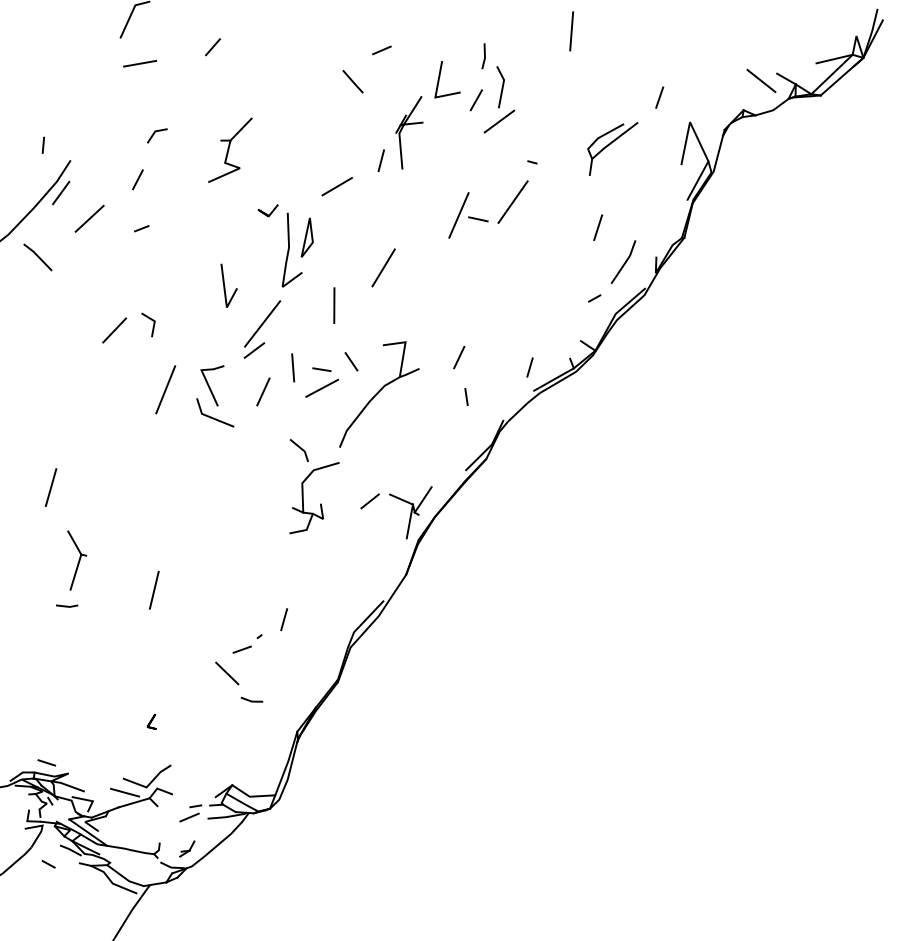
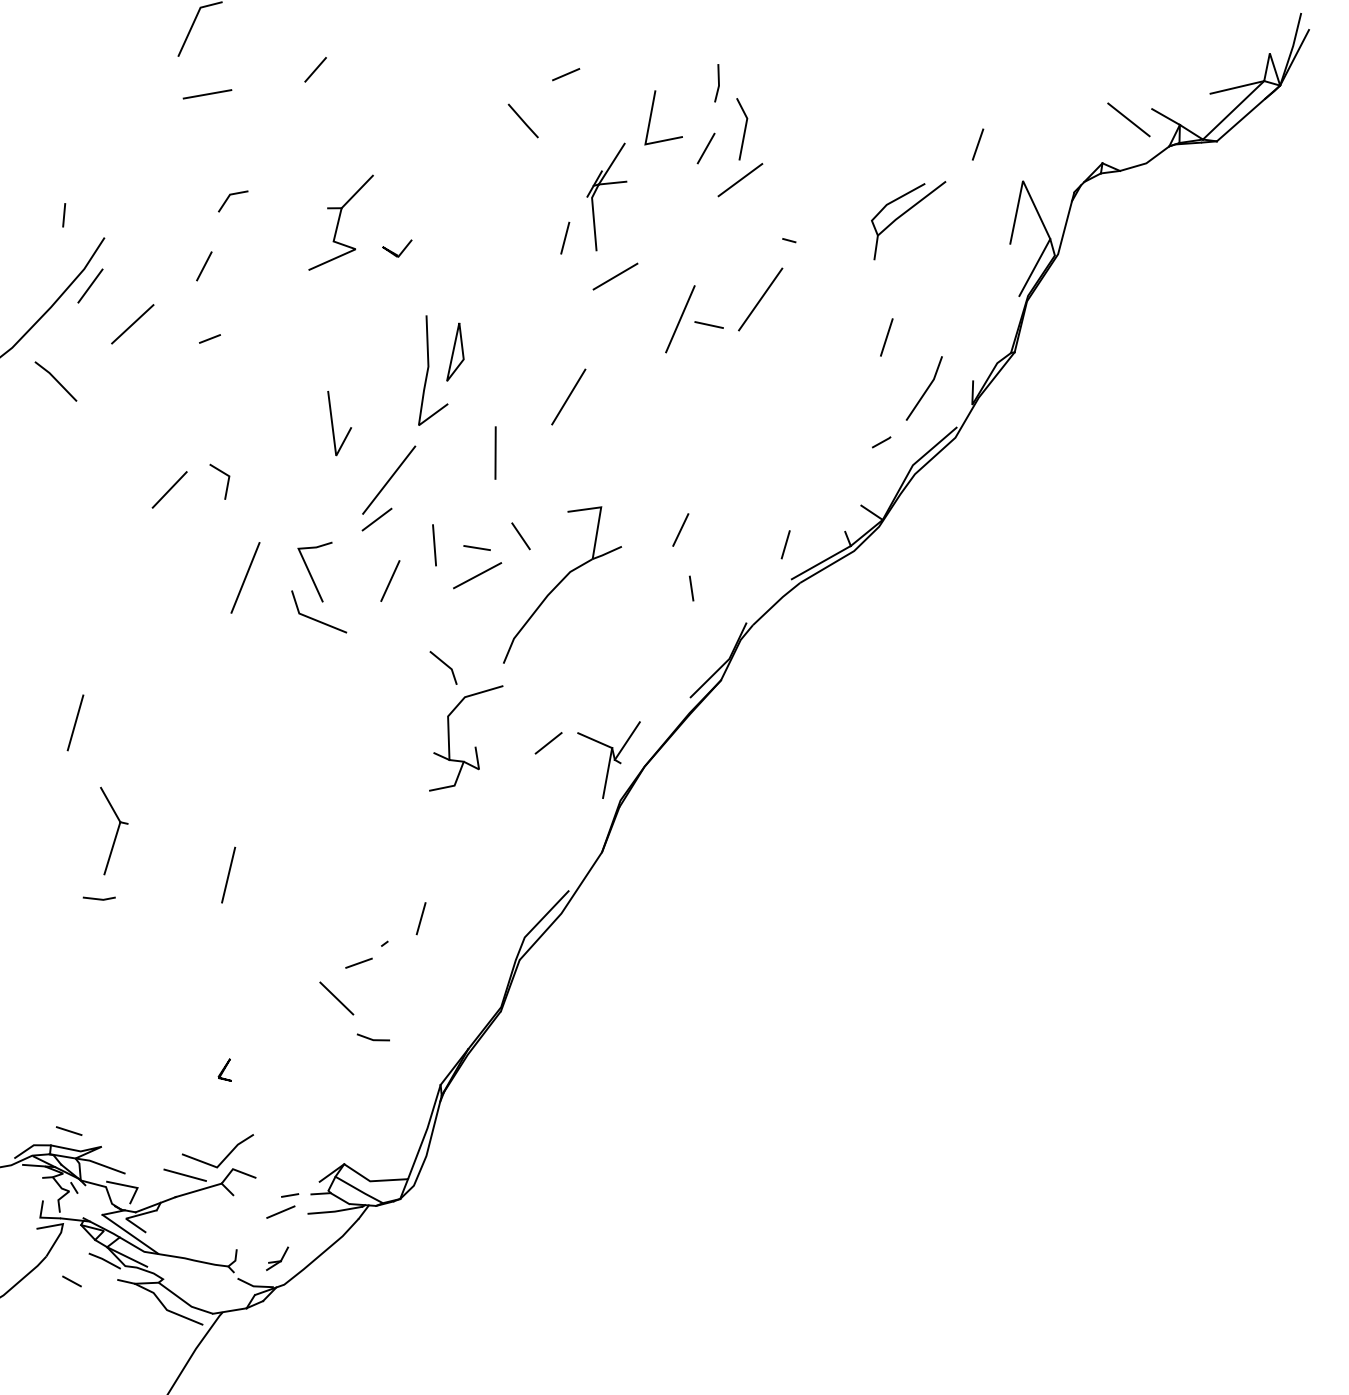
line: (571, 31) -> (847, 46), removed
line: (336, 186) -> (614, 276), moved
part: (267, 210) -> (396, 248), moved

